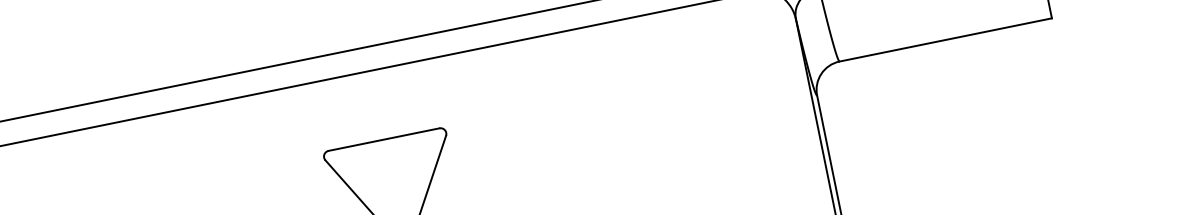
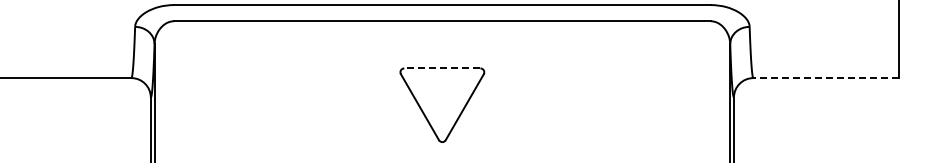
line: (946, 40) -> (826, 78), solid -> dashed
line: (382, 139) -> (441, 68), solid -> dashed

